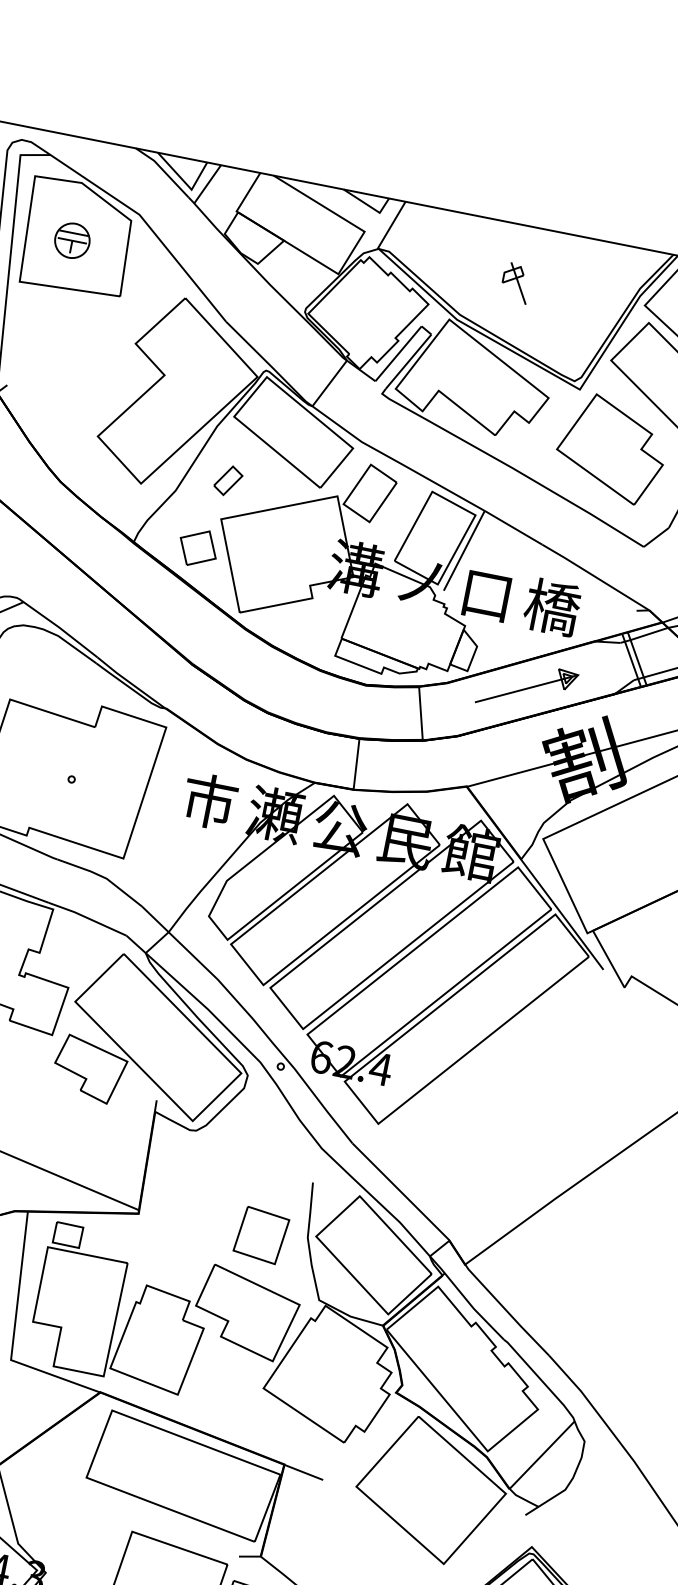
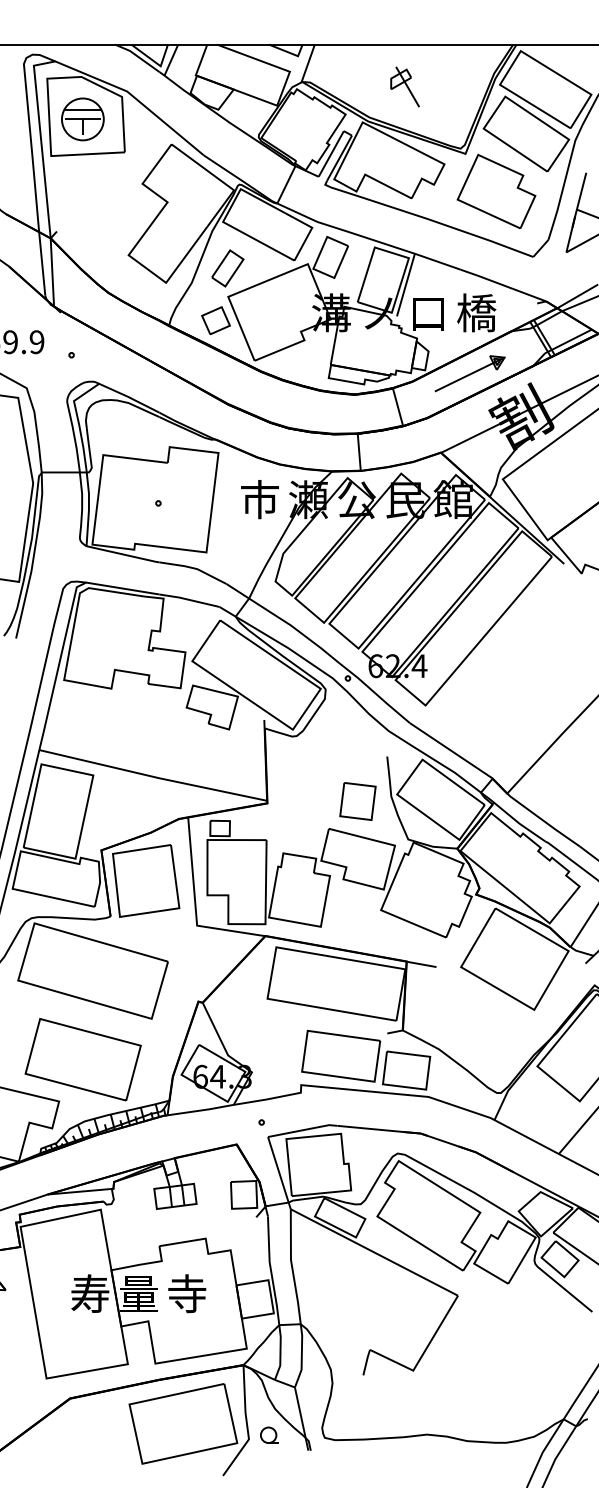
part: (71, 240) -> (82, 119), size x1.67
part: (515, 282) -> (404, 86), size x1.43
part: (227, 480) -> (227, 268), size x1.67

